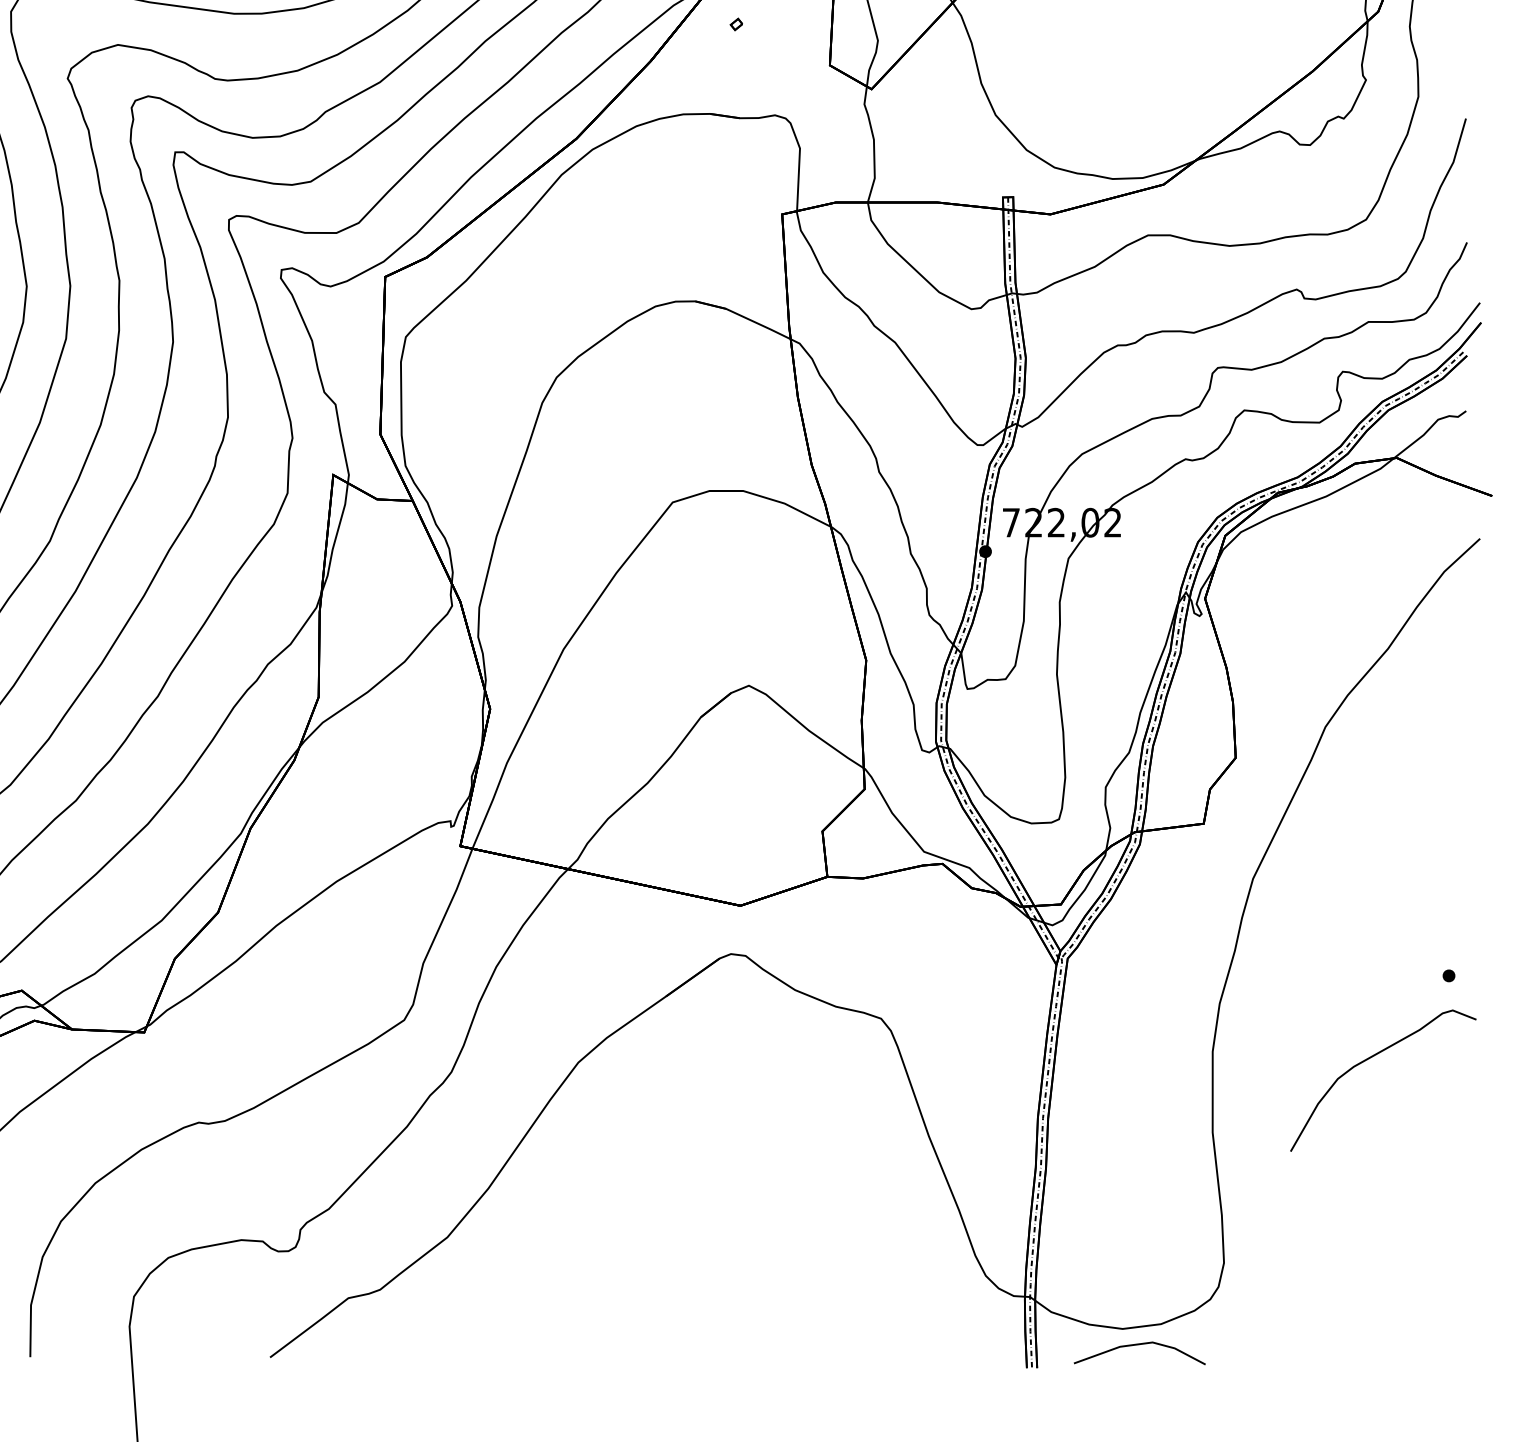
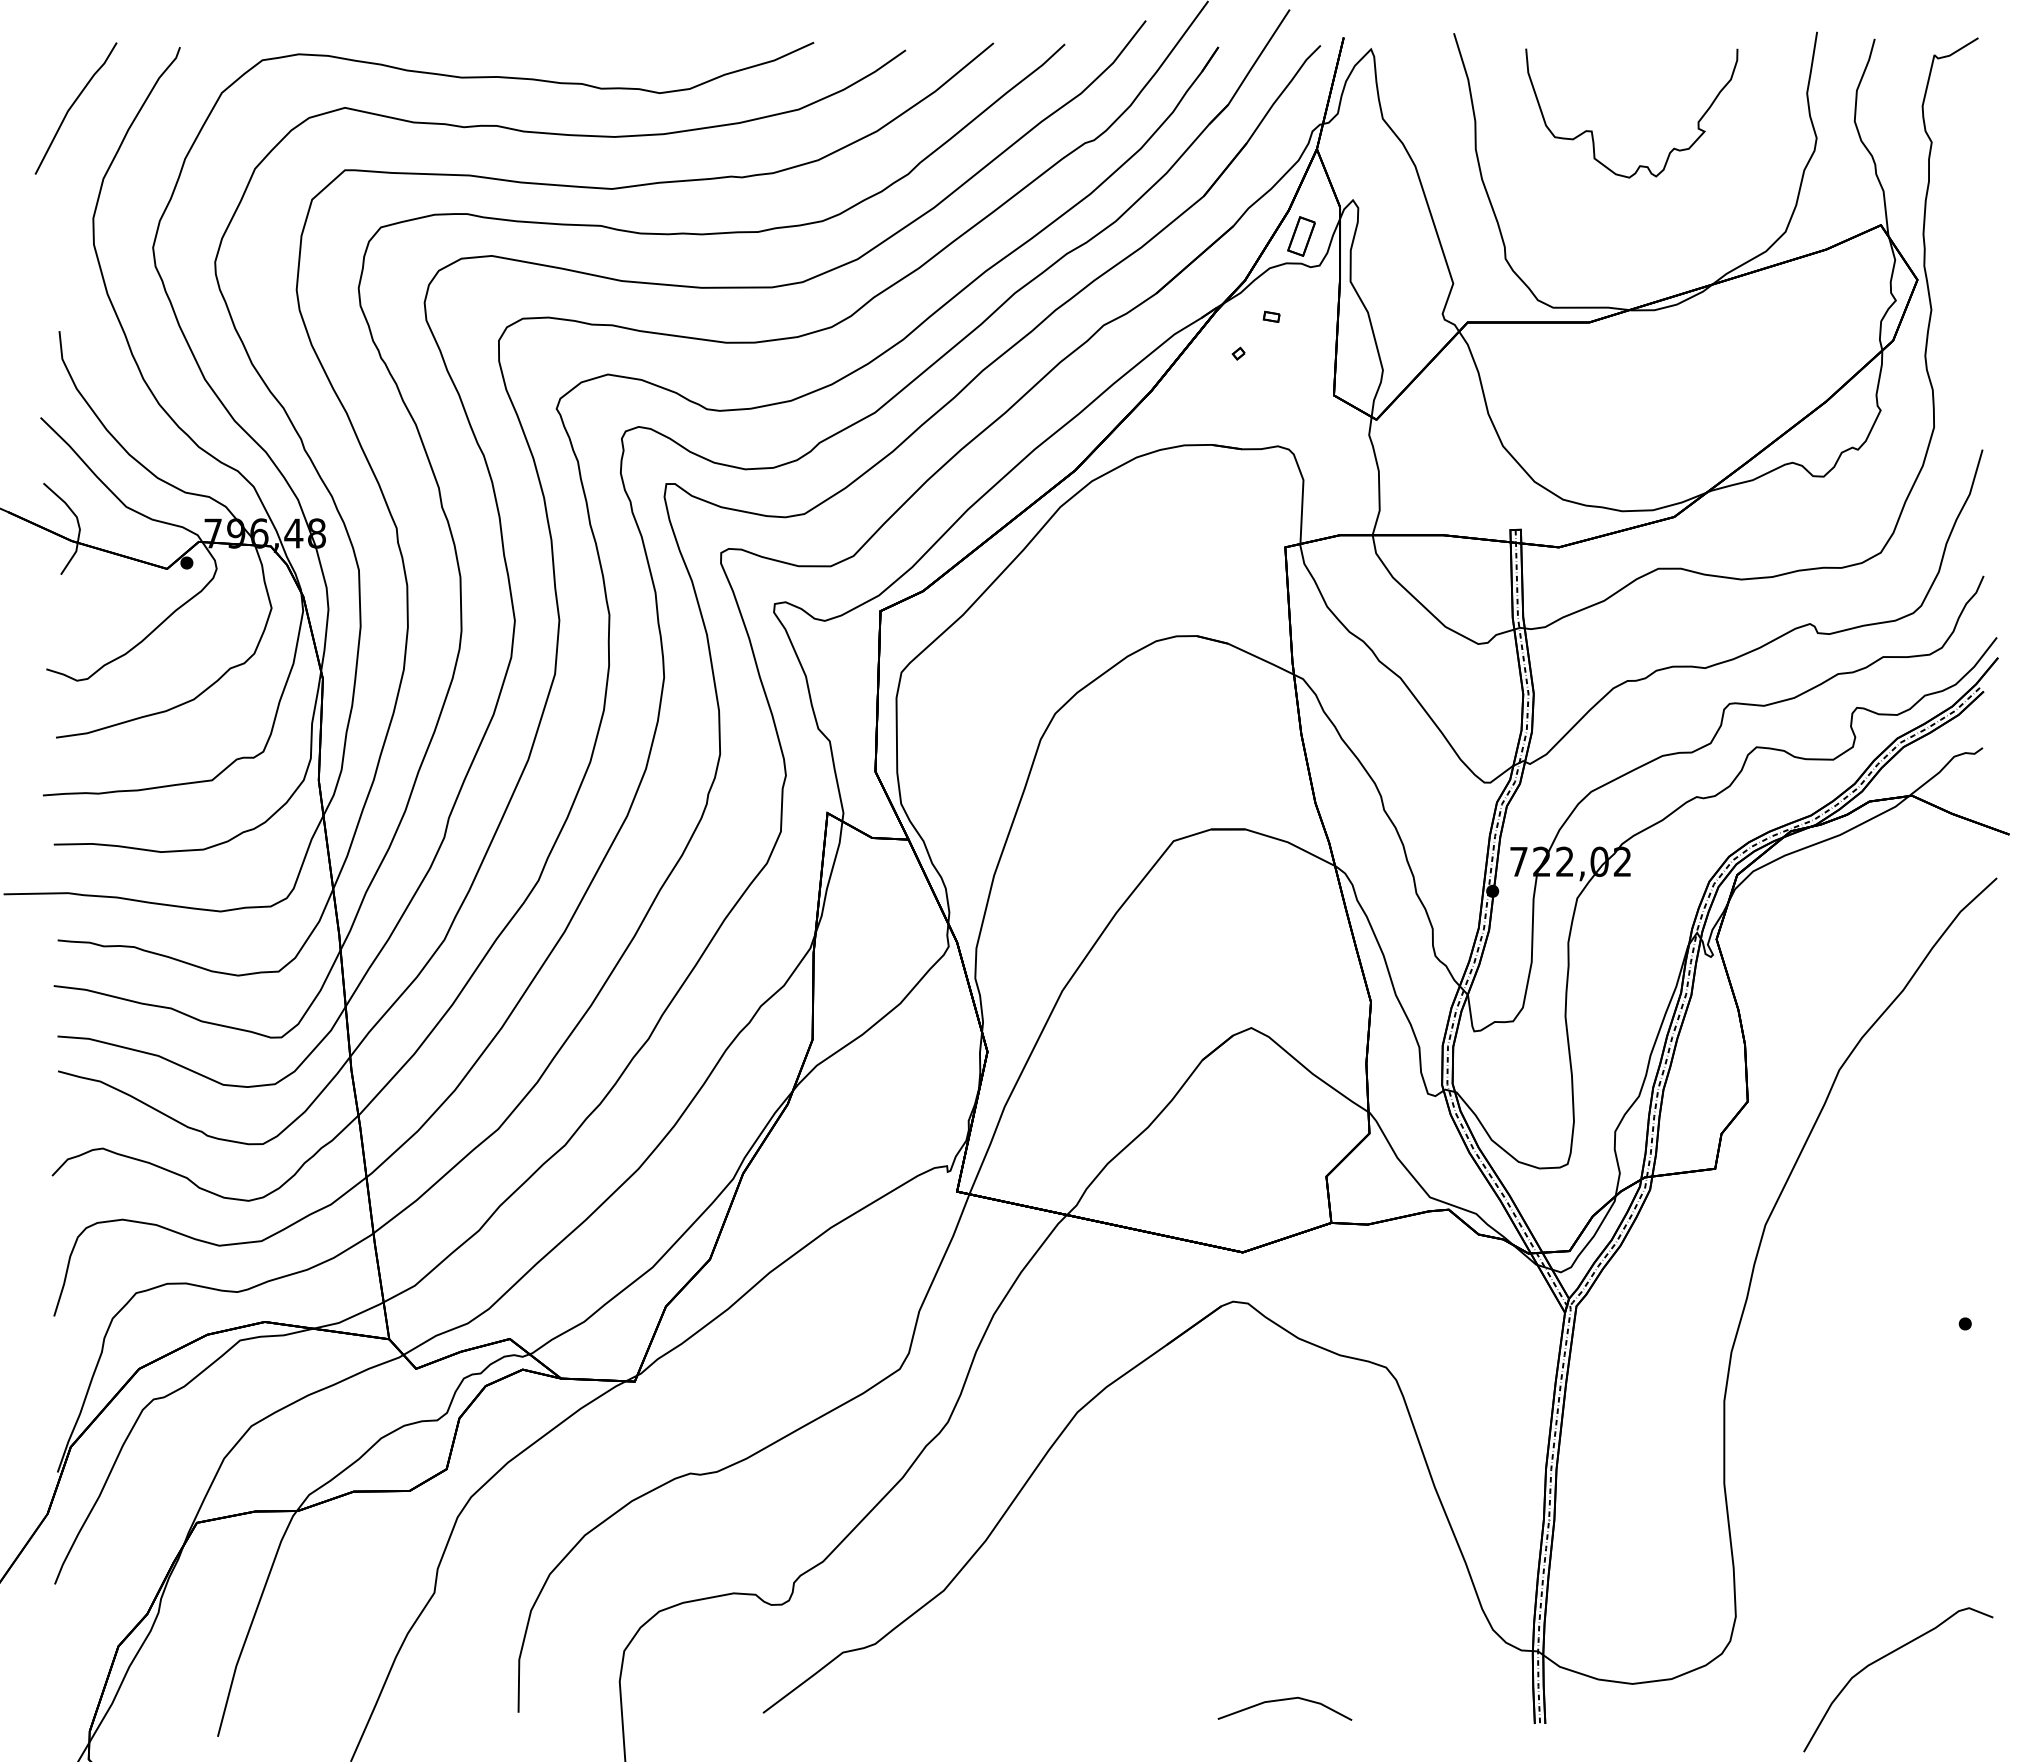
curve: (1368, 1059) -> (1883, 1658), moved
line: (1139, 1345) -> (1284, 1700), moved

